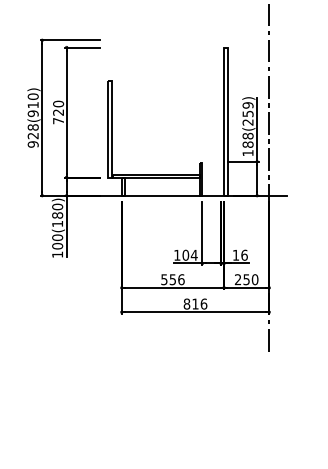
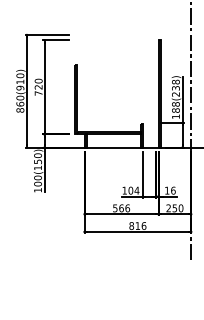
text: (247, 109) -> (175, 85), 188(259) -> 188(238)
text: (32, 135) -> (19, 103), 928(910) -> 860(910)
text: (57, 215) -> (37, 161), 100(180) -> 100(150)
text: (172, 279) -> (121, 208), 556 -> 566

